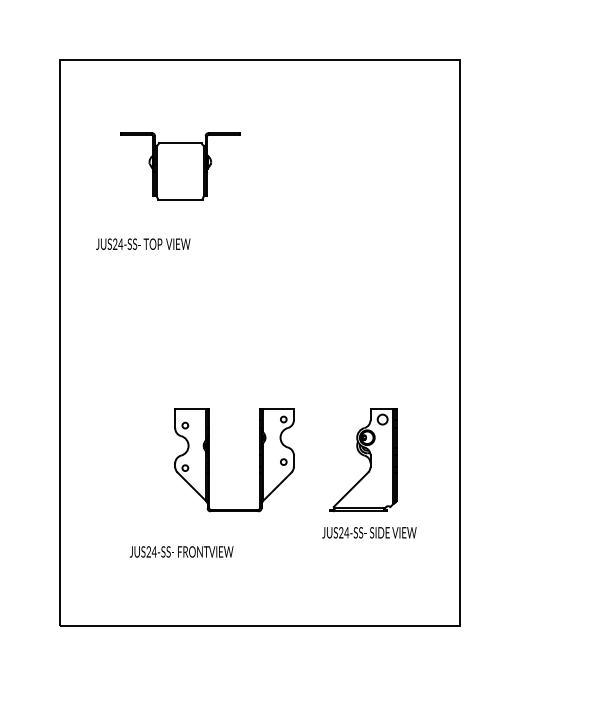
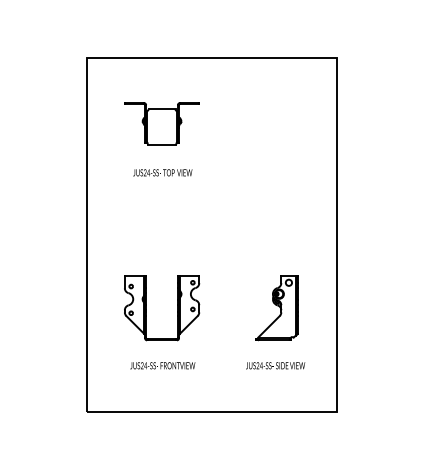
text: (142, 243) -> (162, 172), moved
part: (259, 460) -> (177, 308), moved
text: (369, 532) -> (275, 365), moved

